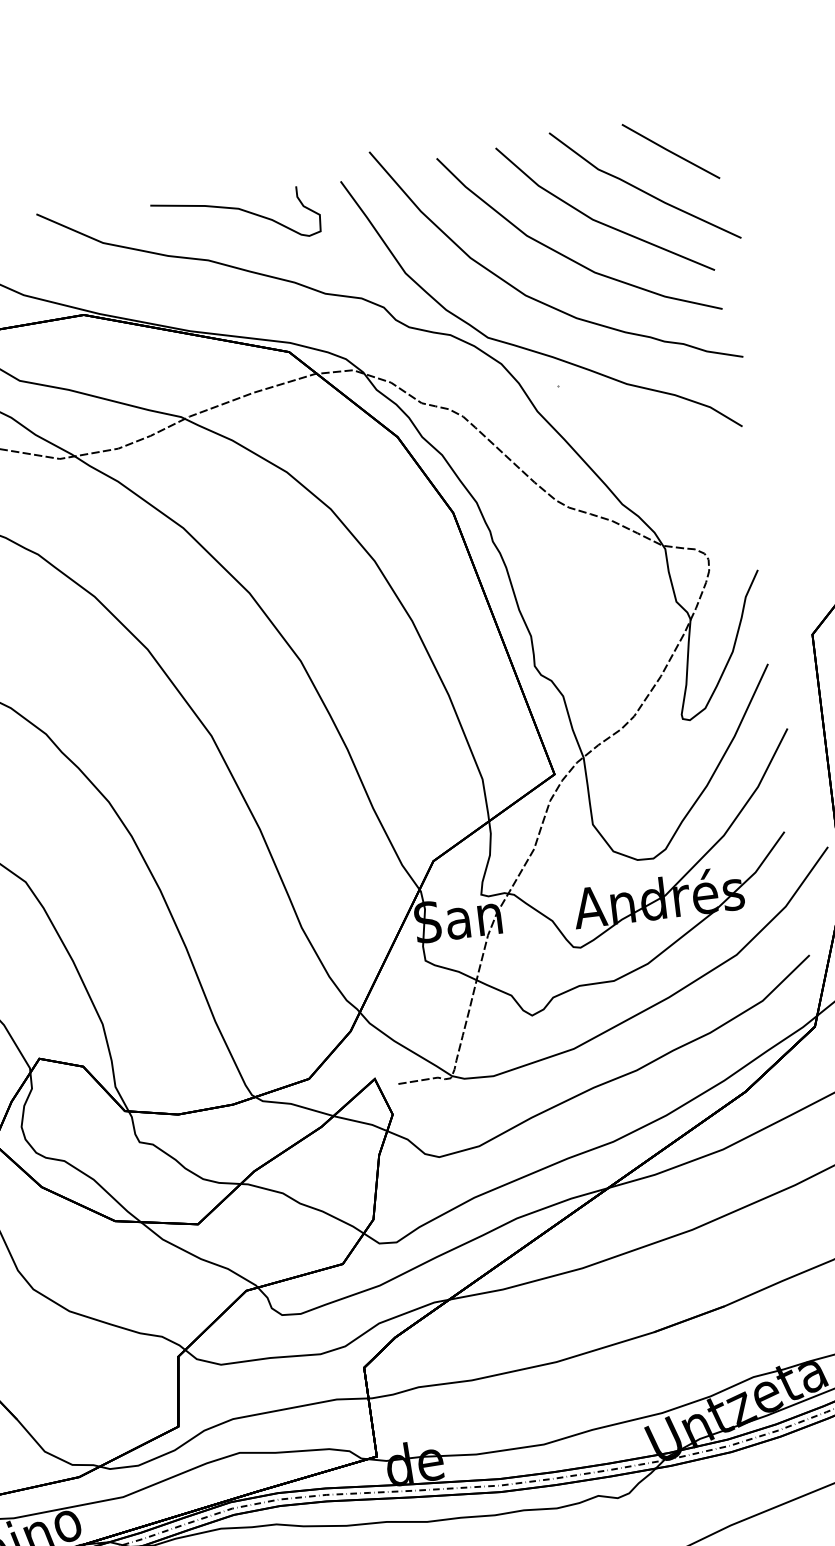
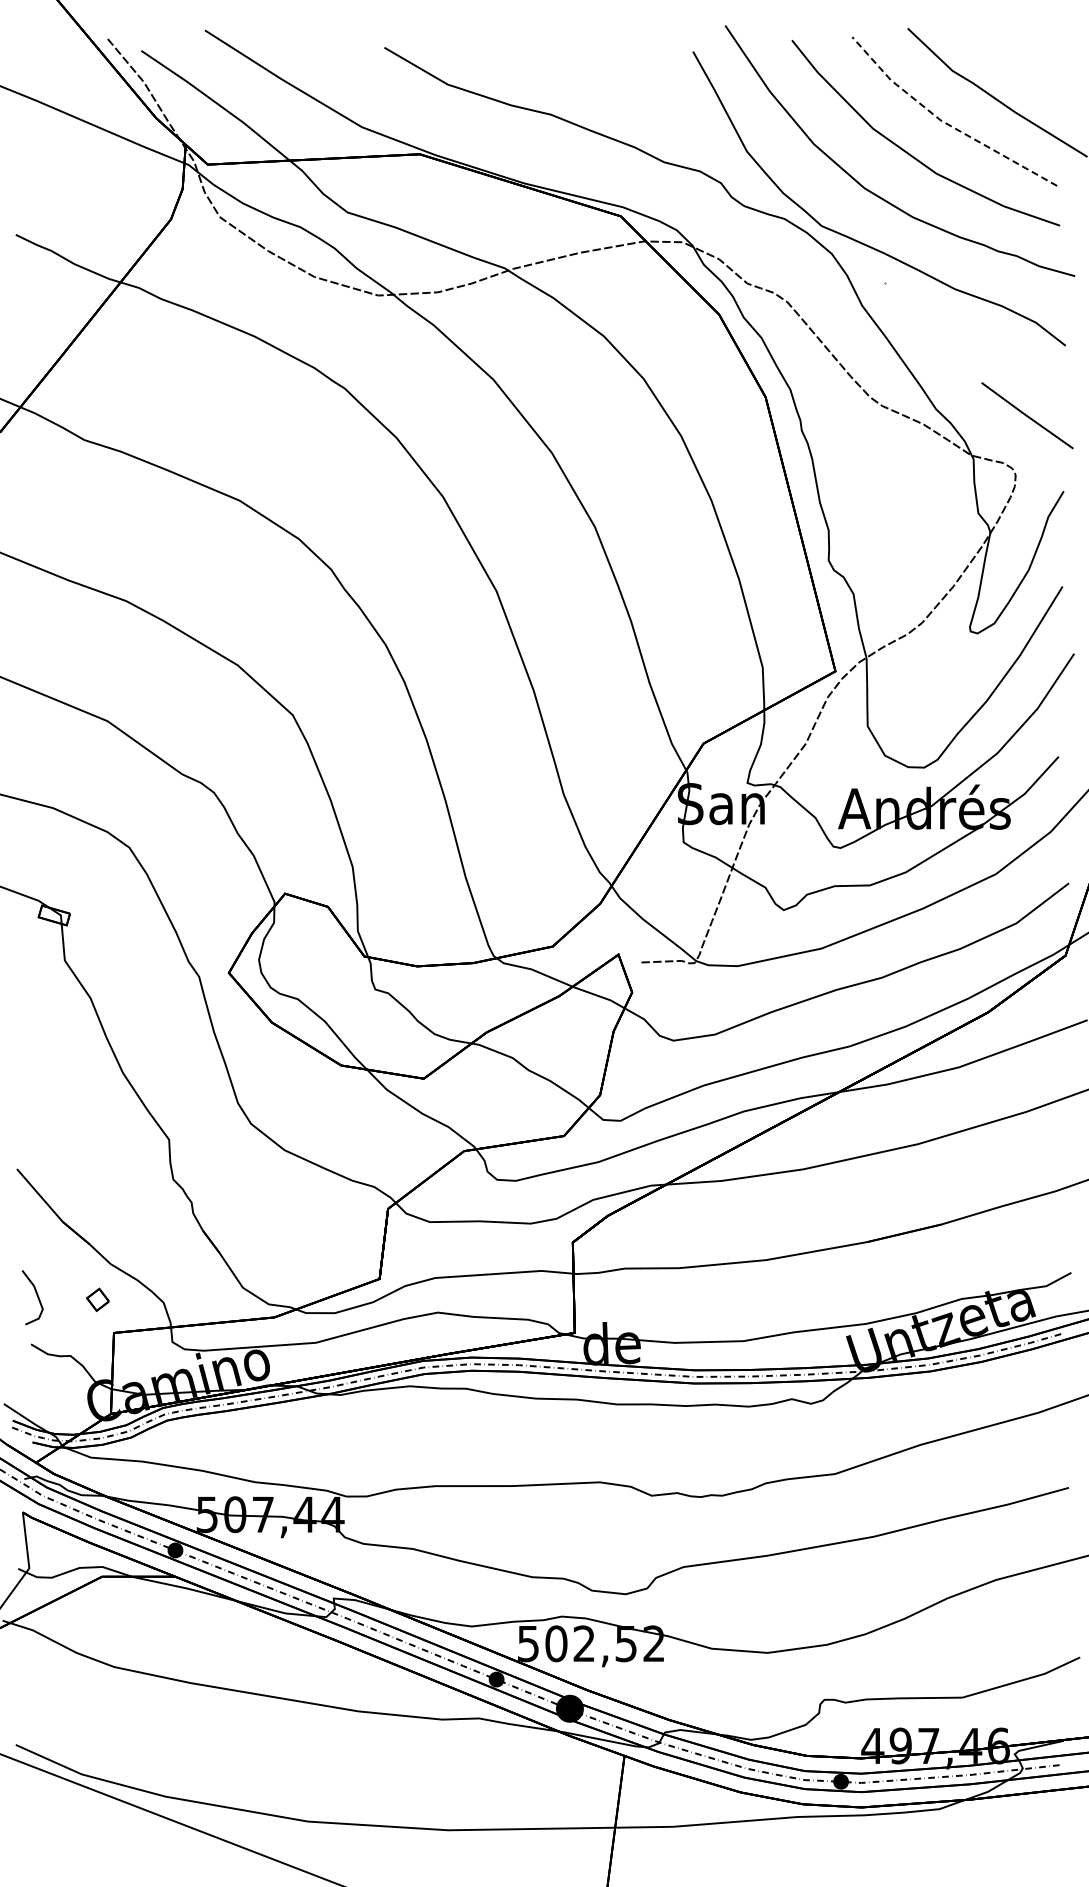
line: (670, 151) -> (1027, 415), moved
curve: (239, 210) -> (588, 68), removed
line: (596, 221) -> (944, 122), solid -> dashed

